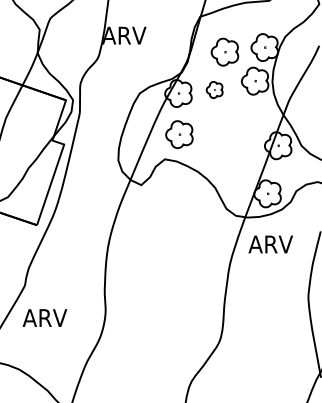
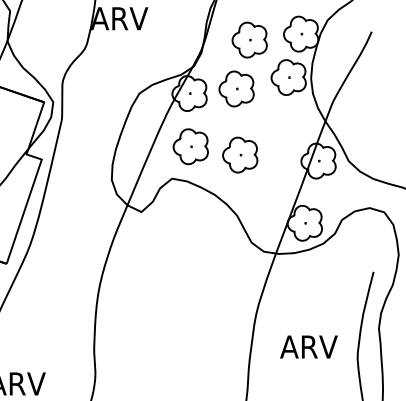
part: (214, 89) -> (236, 88), size x1.67
part: (217, 140) -> (240, 154), added
text: (270, 244) -> (308, 347), moved

